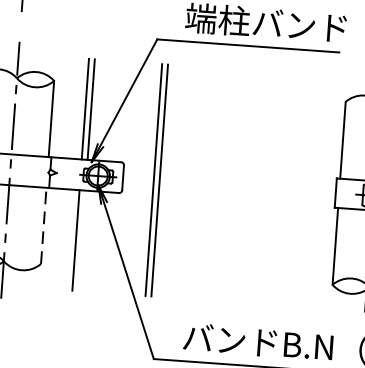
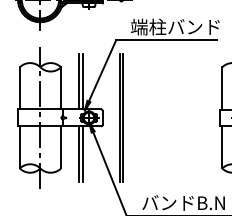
line: (44, 224) -> (61, 146), dashed -> solid
line: (81, 239) -> (82, 153), added

